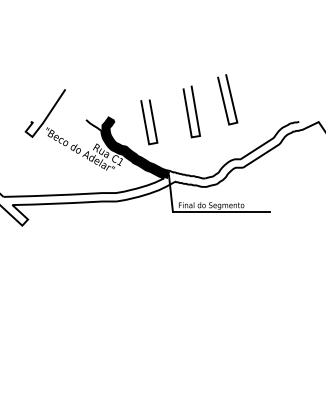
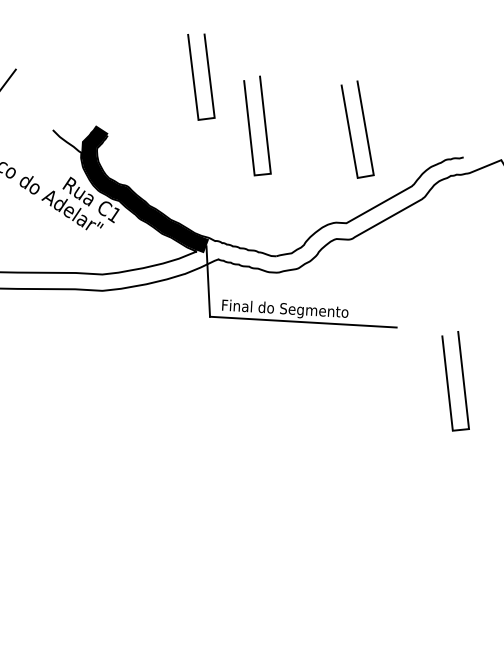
line: (224, 99) -> (351, 129), moved
line: (146, 122) -> (195, 77), moved
line: (298, 237) -> (449, 380), added

